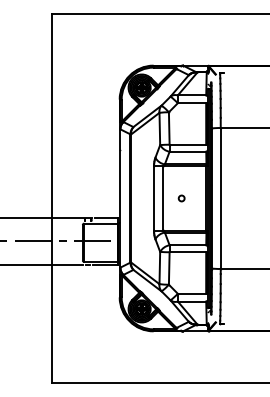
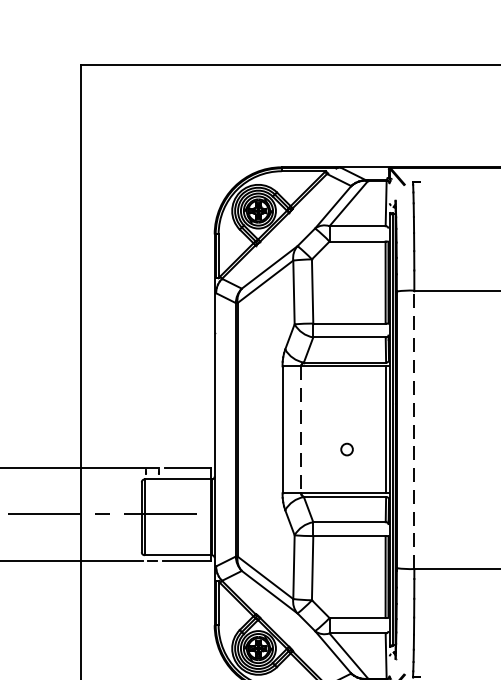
line: (220, 197) -> (413, 427), solid -> dashed
line: (163, 198) -> (301, 429), solid -> dashed
circle: (181, 198) -> (346, 449), moved

